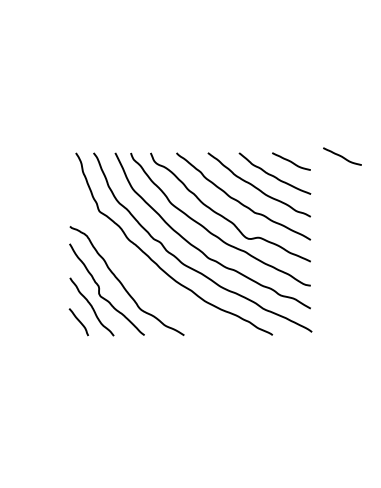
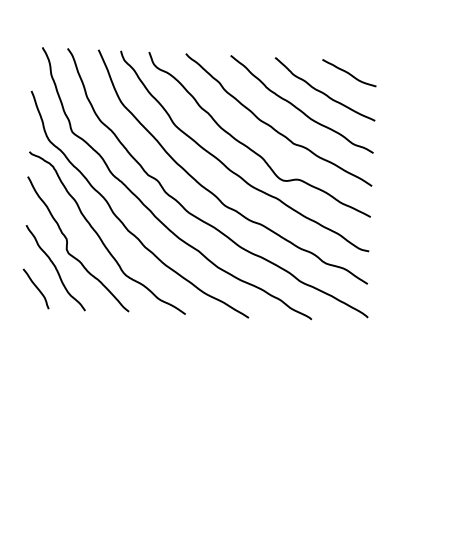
curve: (342, 156) -> (422, 69), removed
curve: (136, 271) -> (121, 220), added

